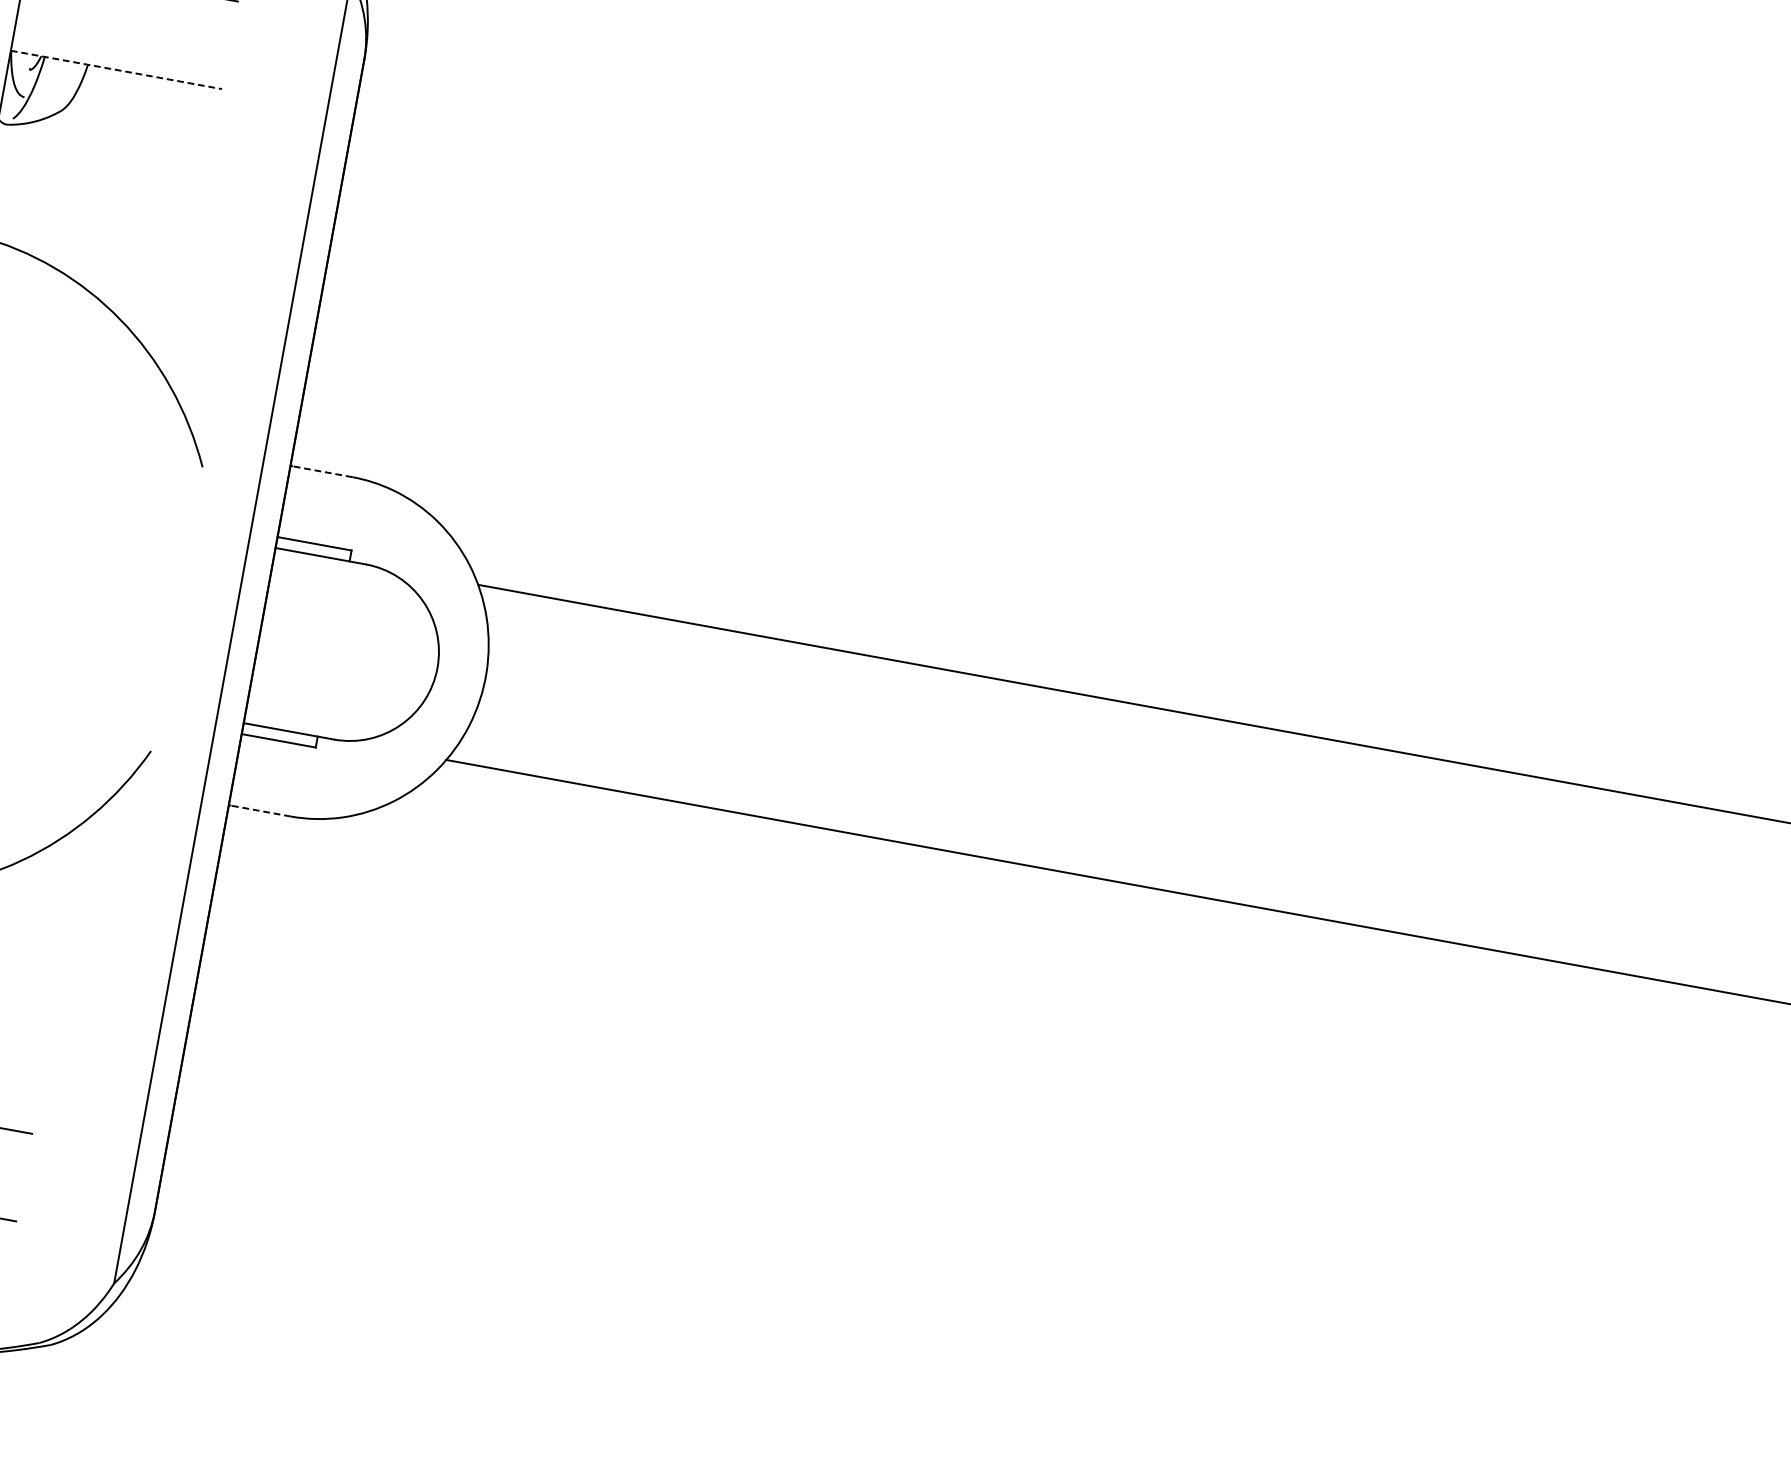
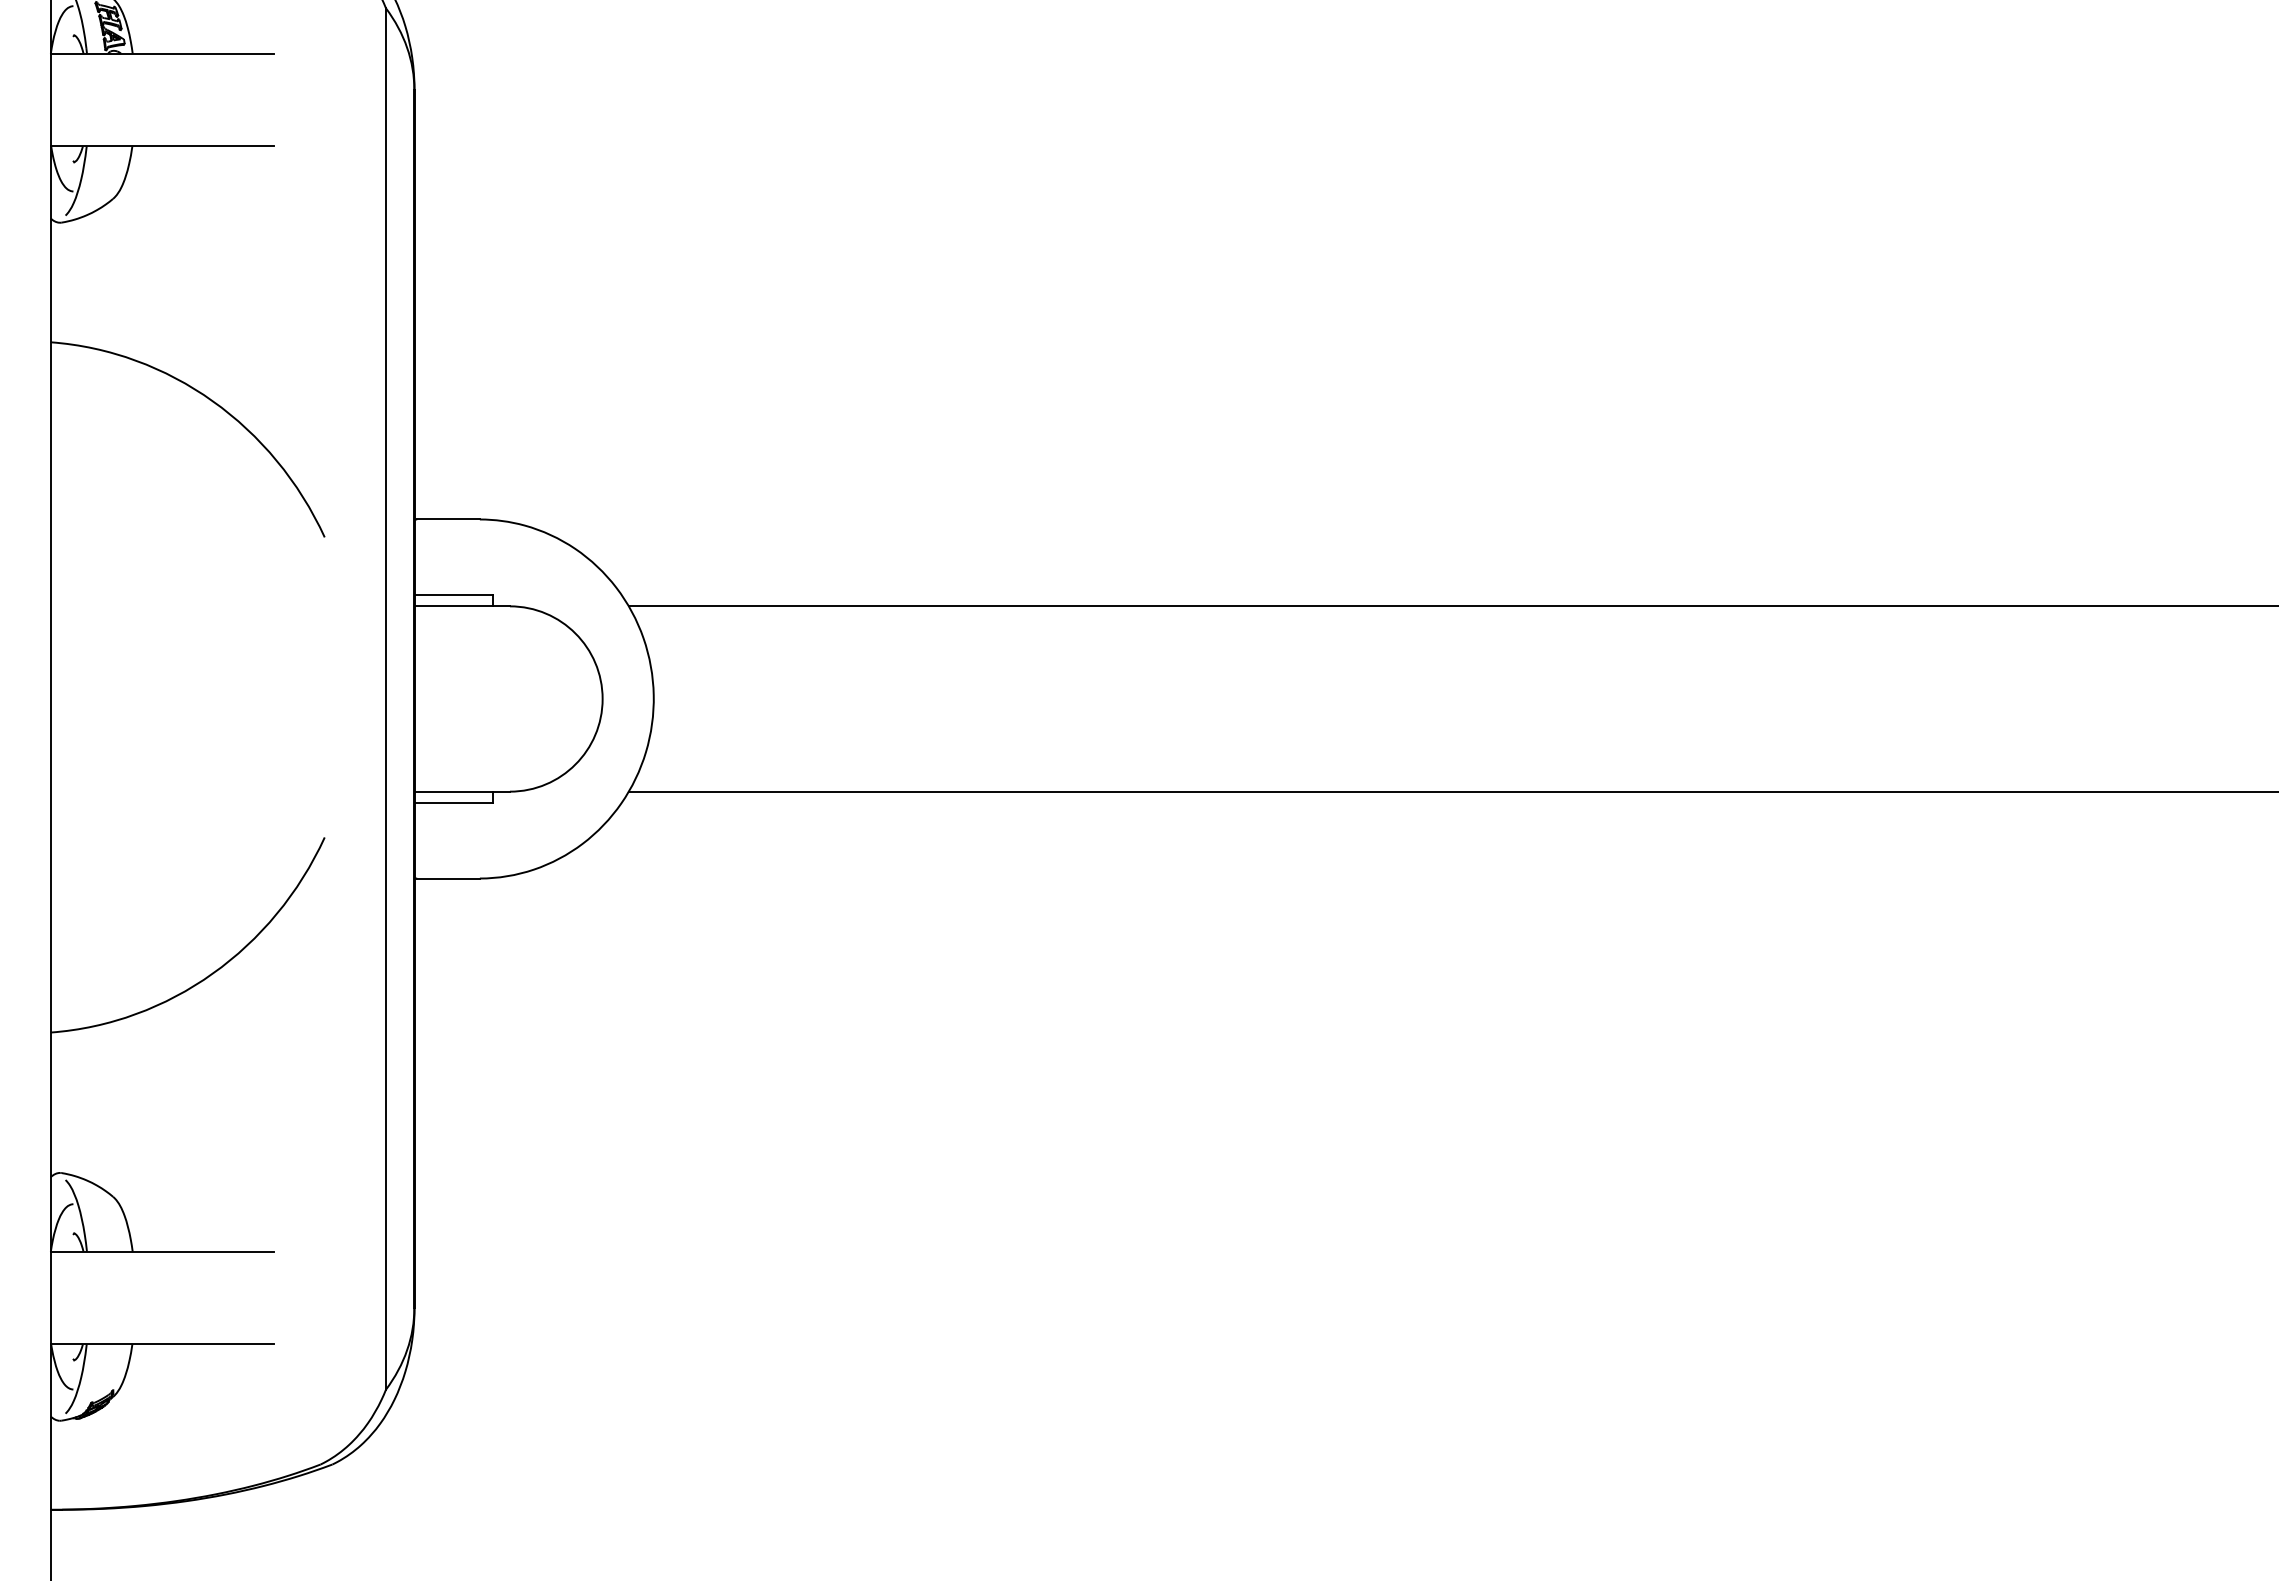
line: (116, 70) -> (162, 146), dashed -> solid
line: (322, 471) -> (448, 519), dashed -> solid
line: (261, 811) -> (448, 878), dashed -> solid

